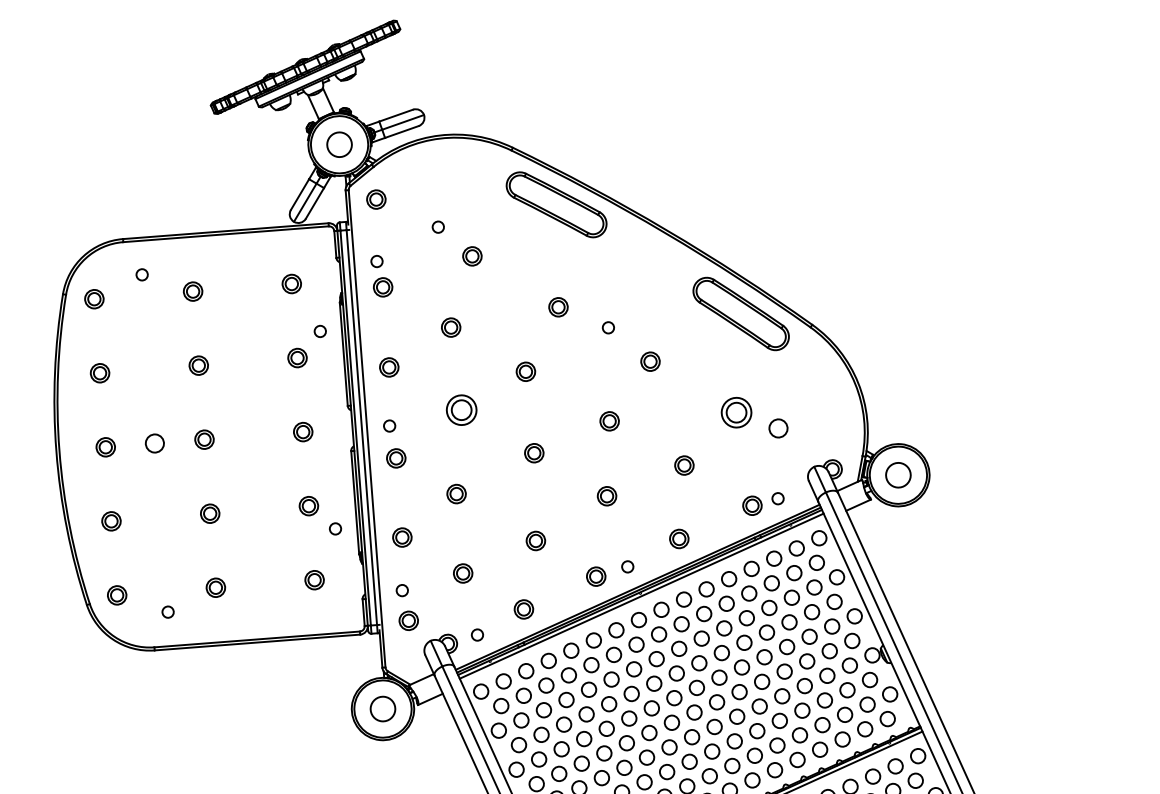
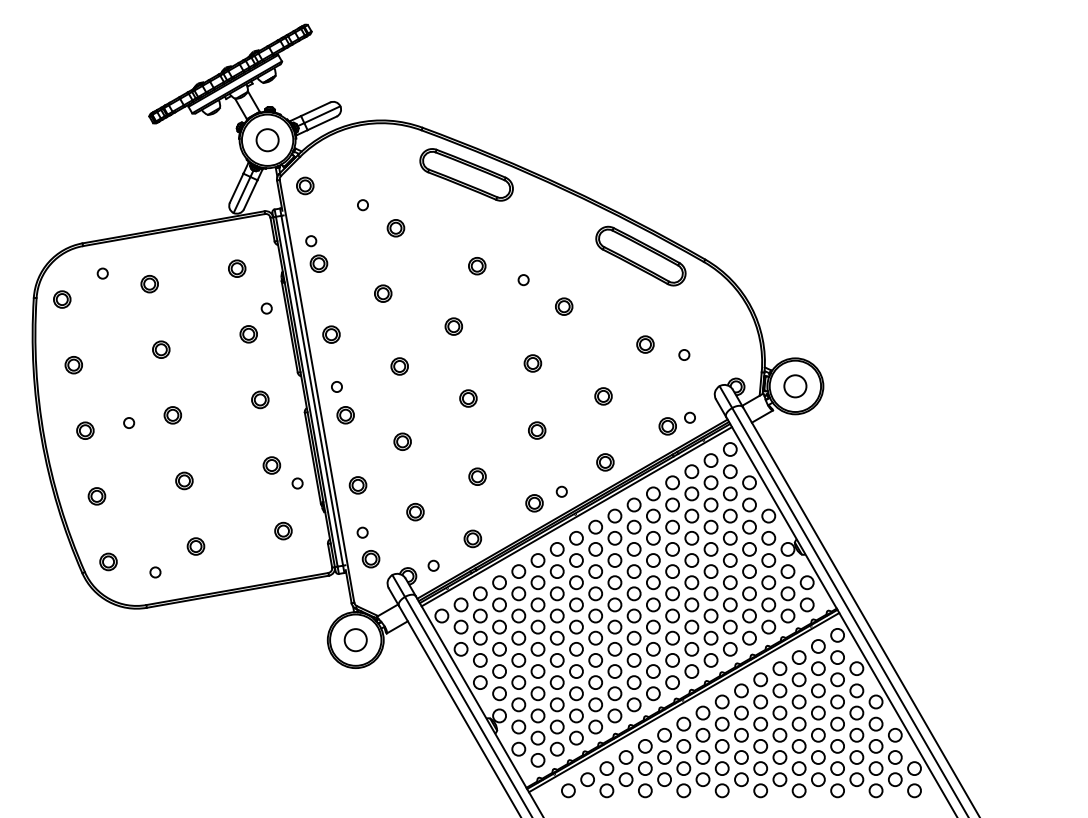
part: (461, 410) -> (399, 366), size x0.62
part: (736, 412) -> (645, 344), size x0.62
circle: (778, 427) -> (684, 354), size x0.62
circle: (155, 442) -> (129, 422), size x0.62

